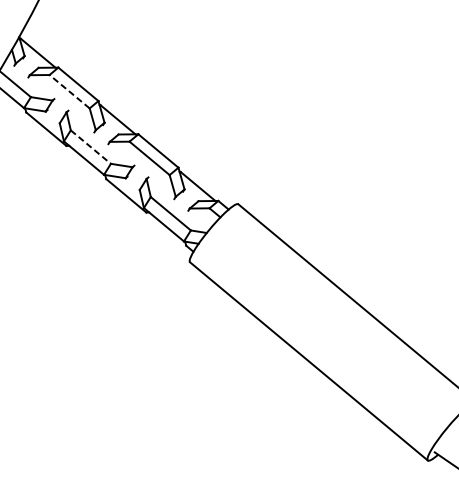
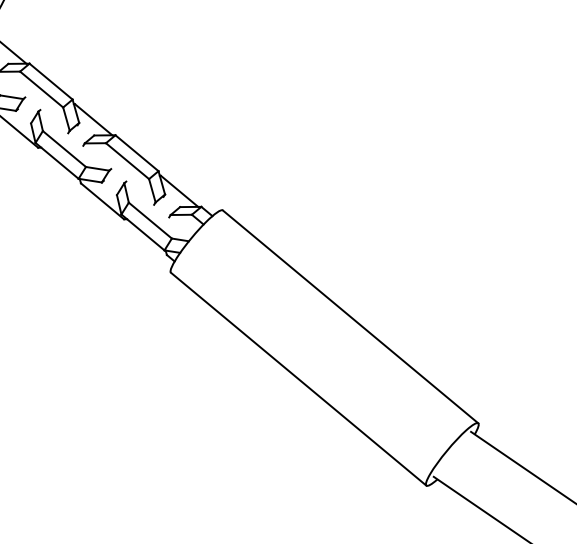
line: (69, 91) -> (41, 89), dashed -> solid
line: (90, 147) -> (64, 149), dashed -> solid

